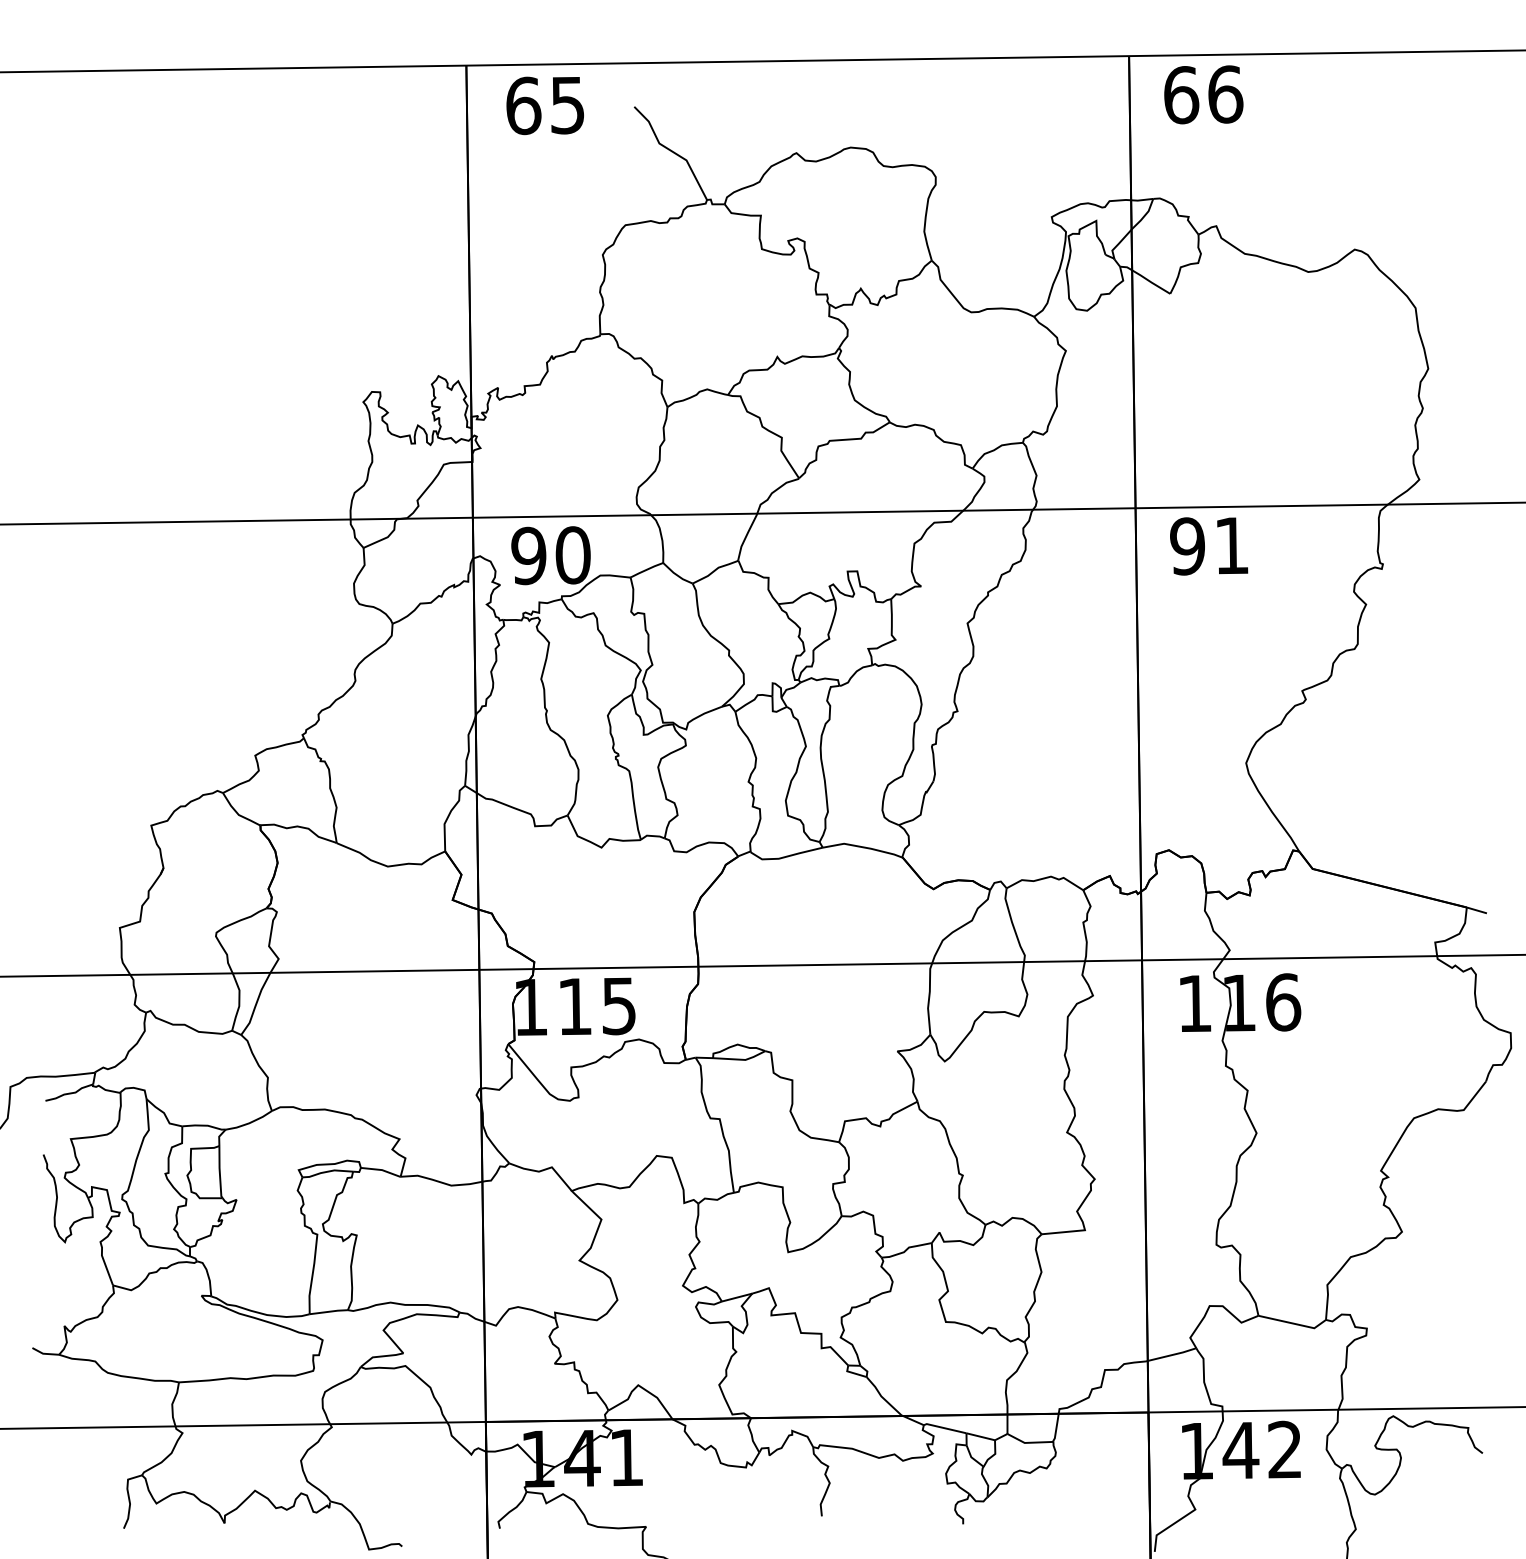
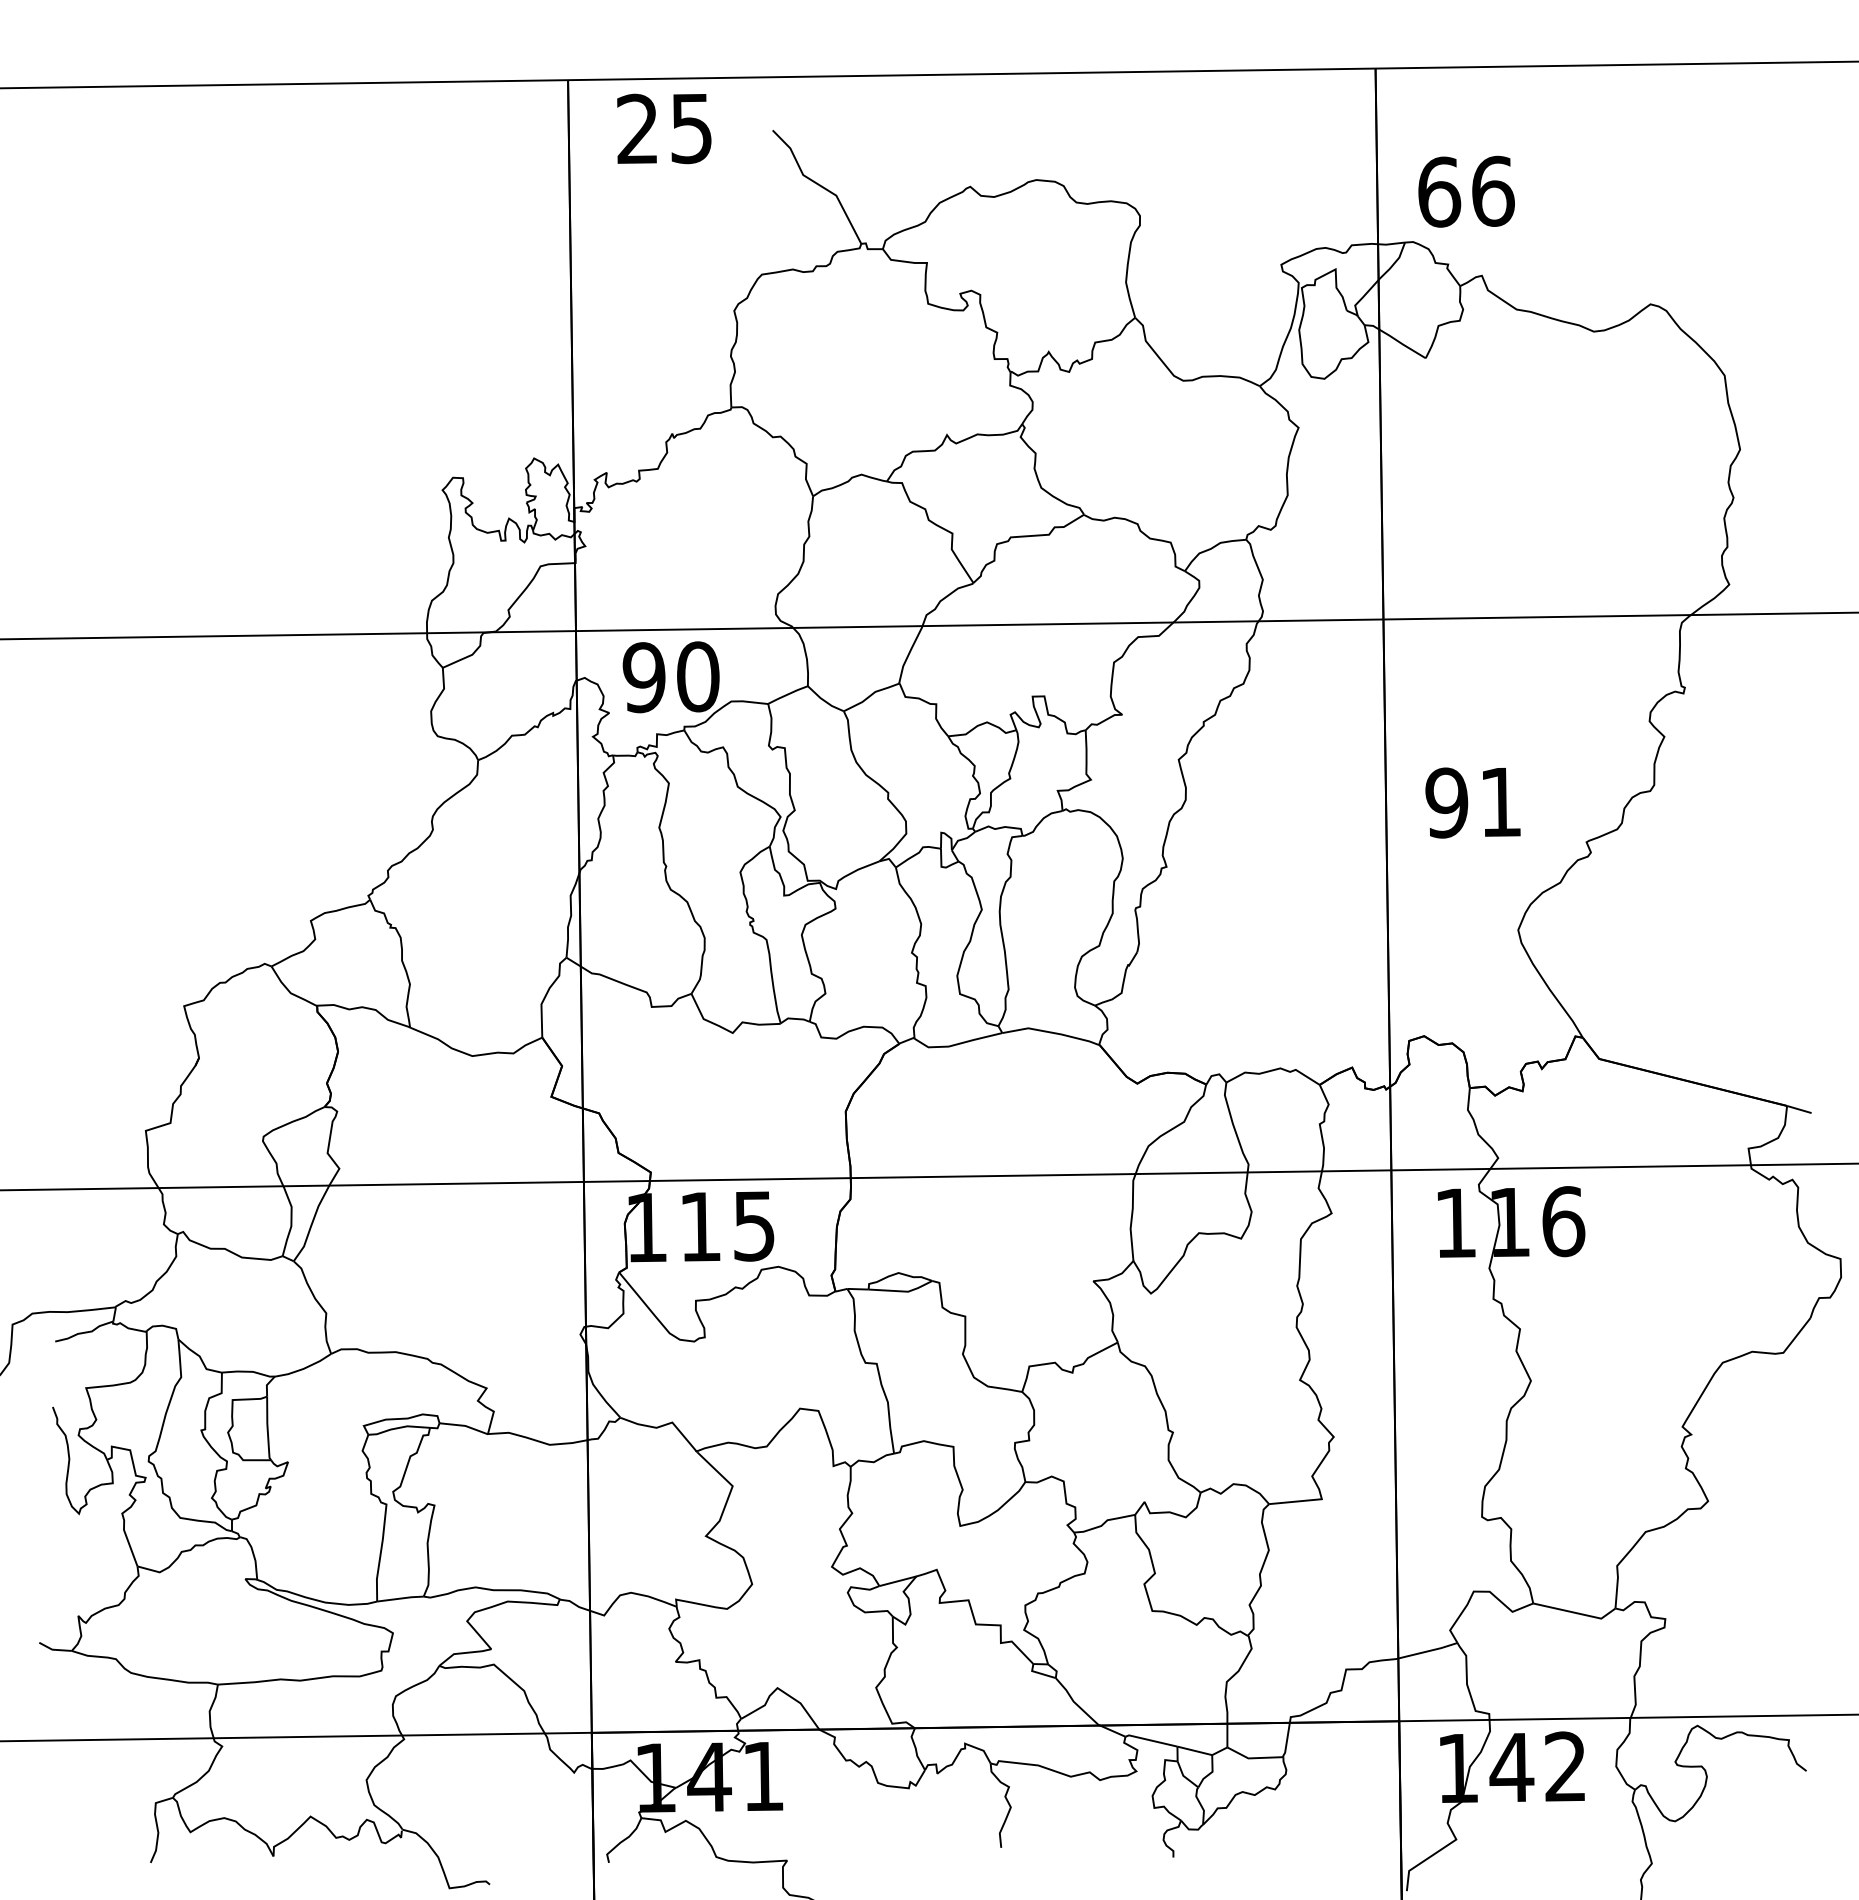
text: (1203, 94) -> (1466, 191), moved
text: (524, 105) -> (638, 128), 65 -> 25
text: (1208, 546) -> (1472, 802), moved

